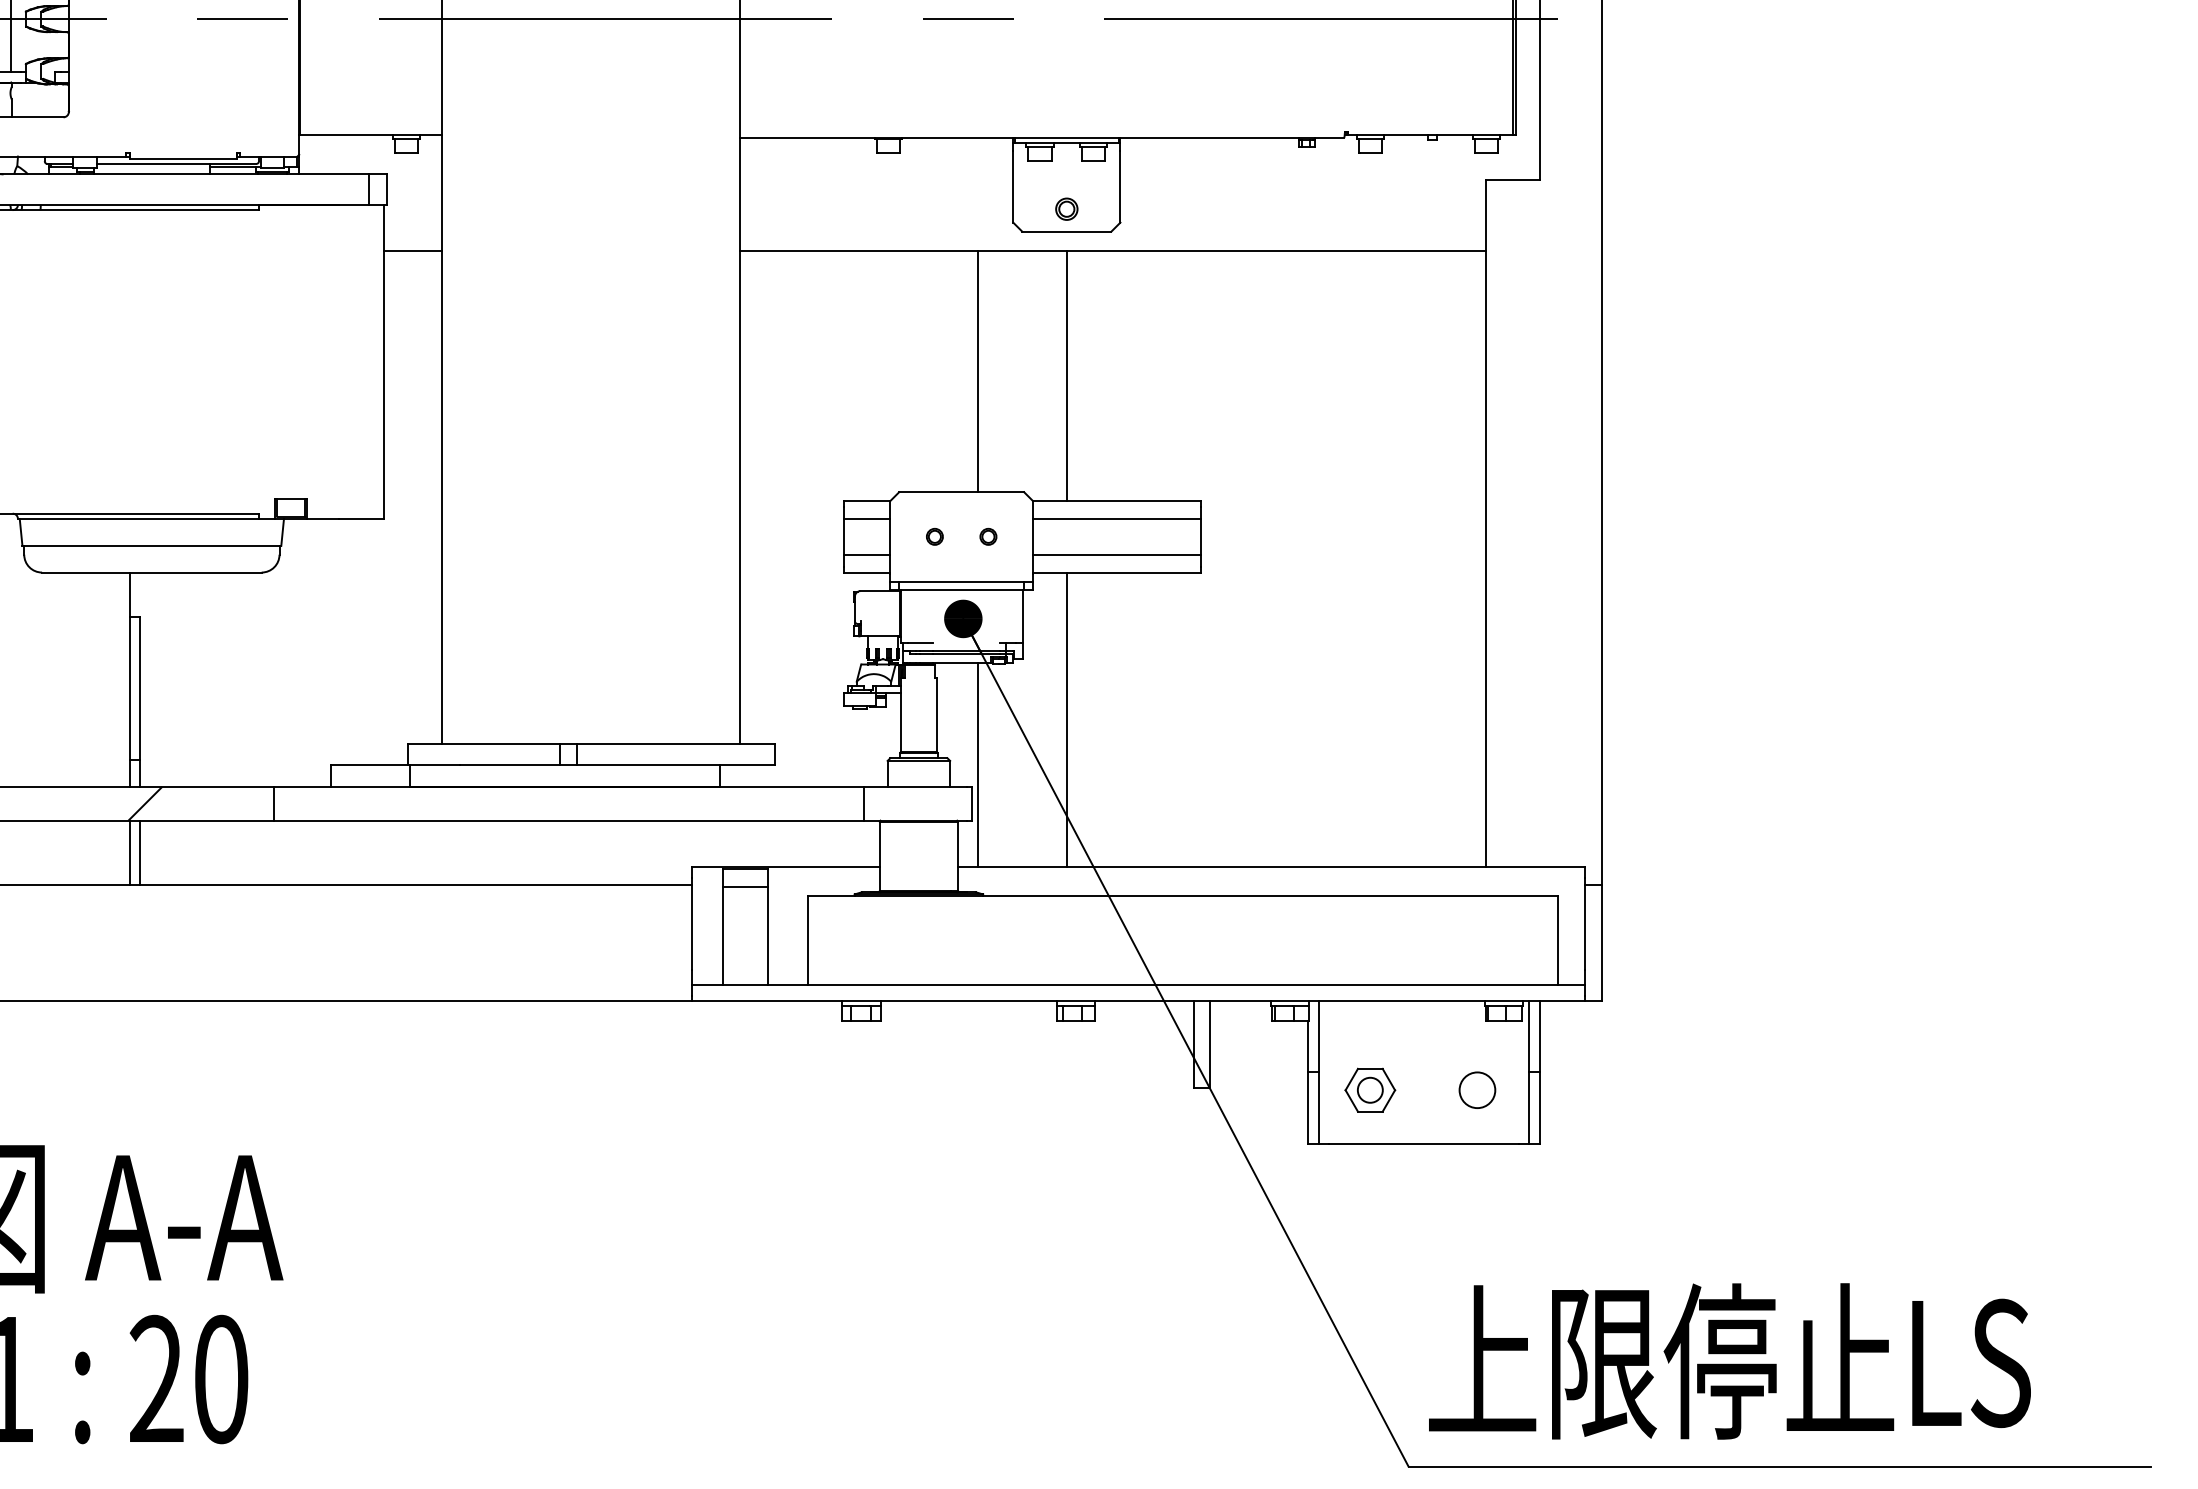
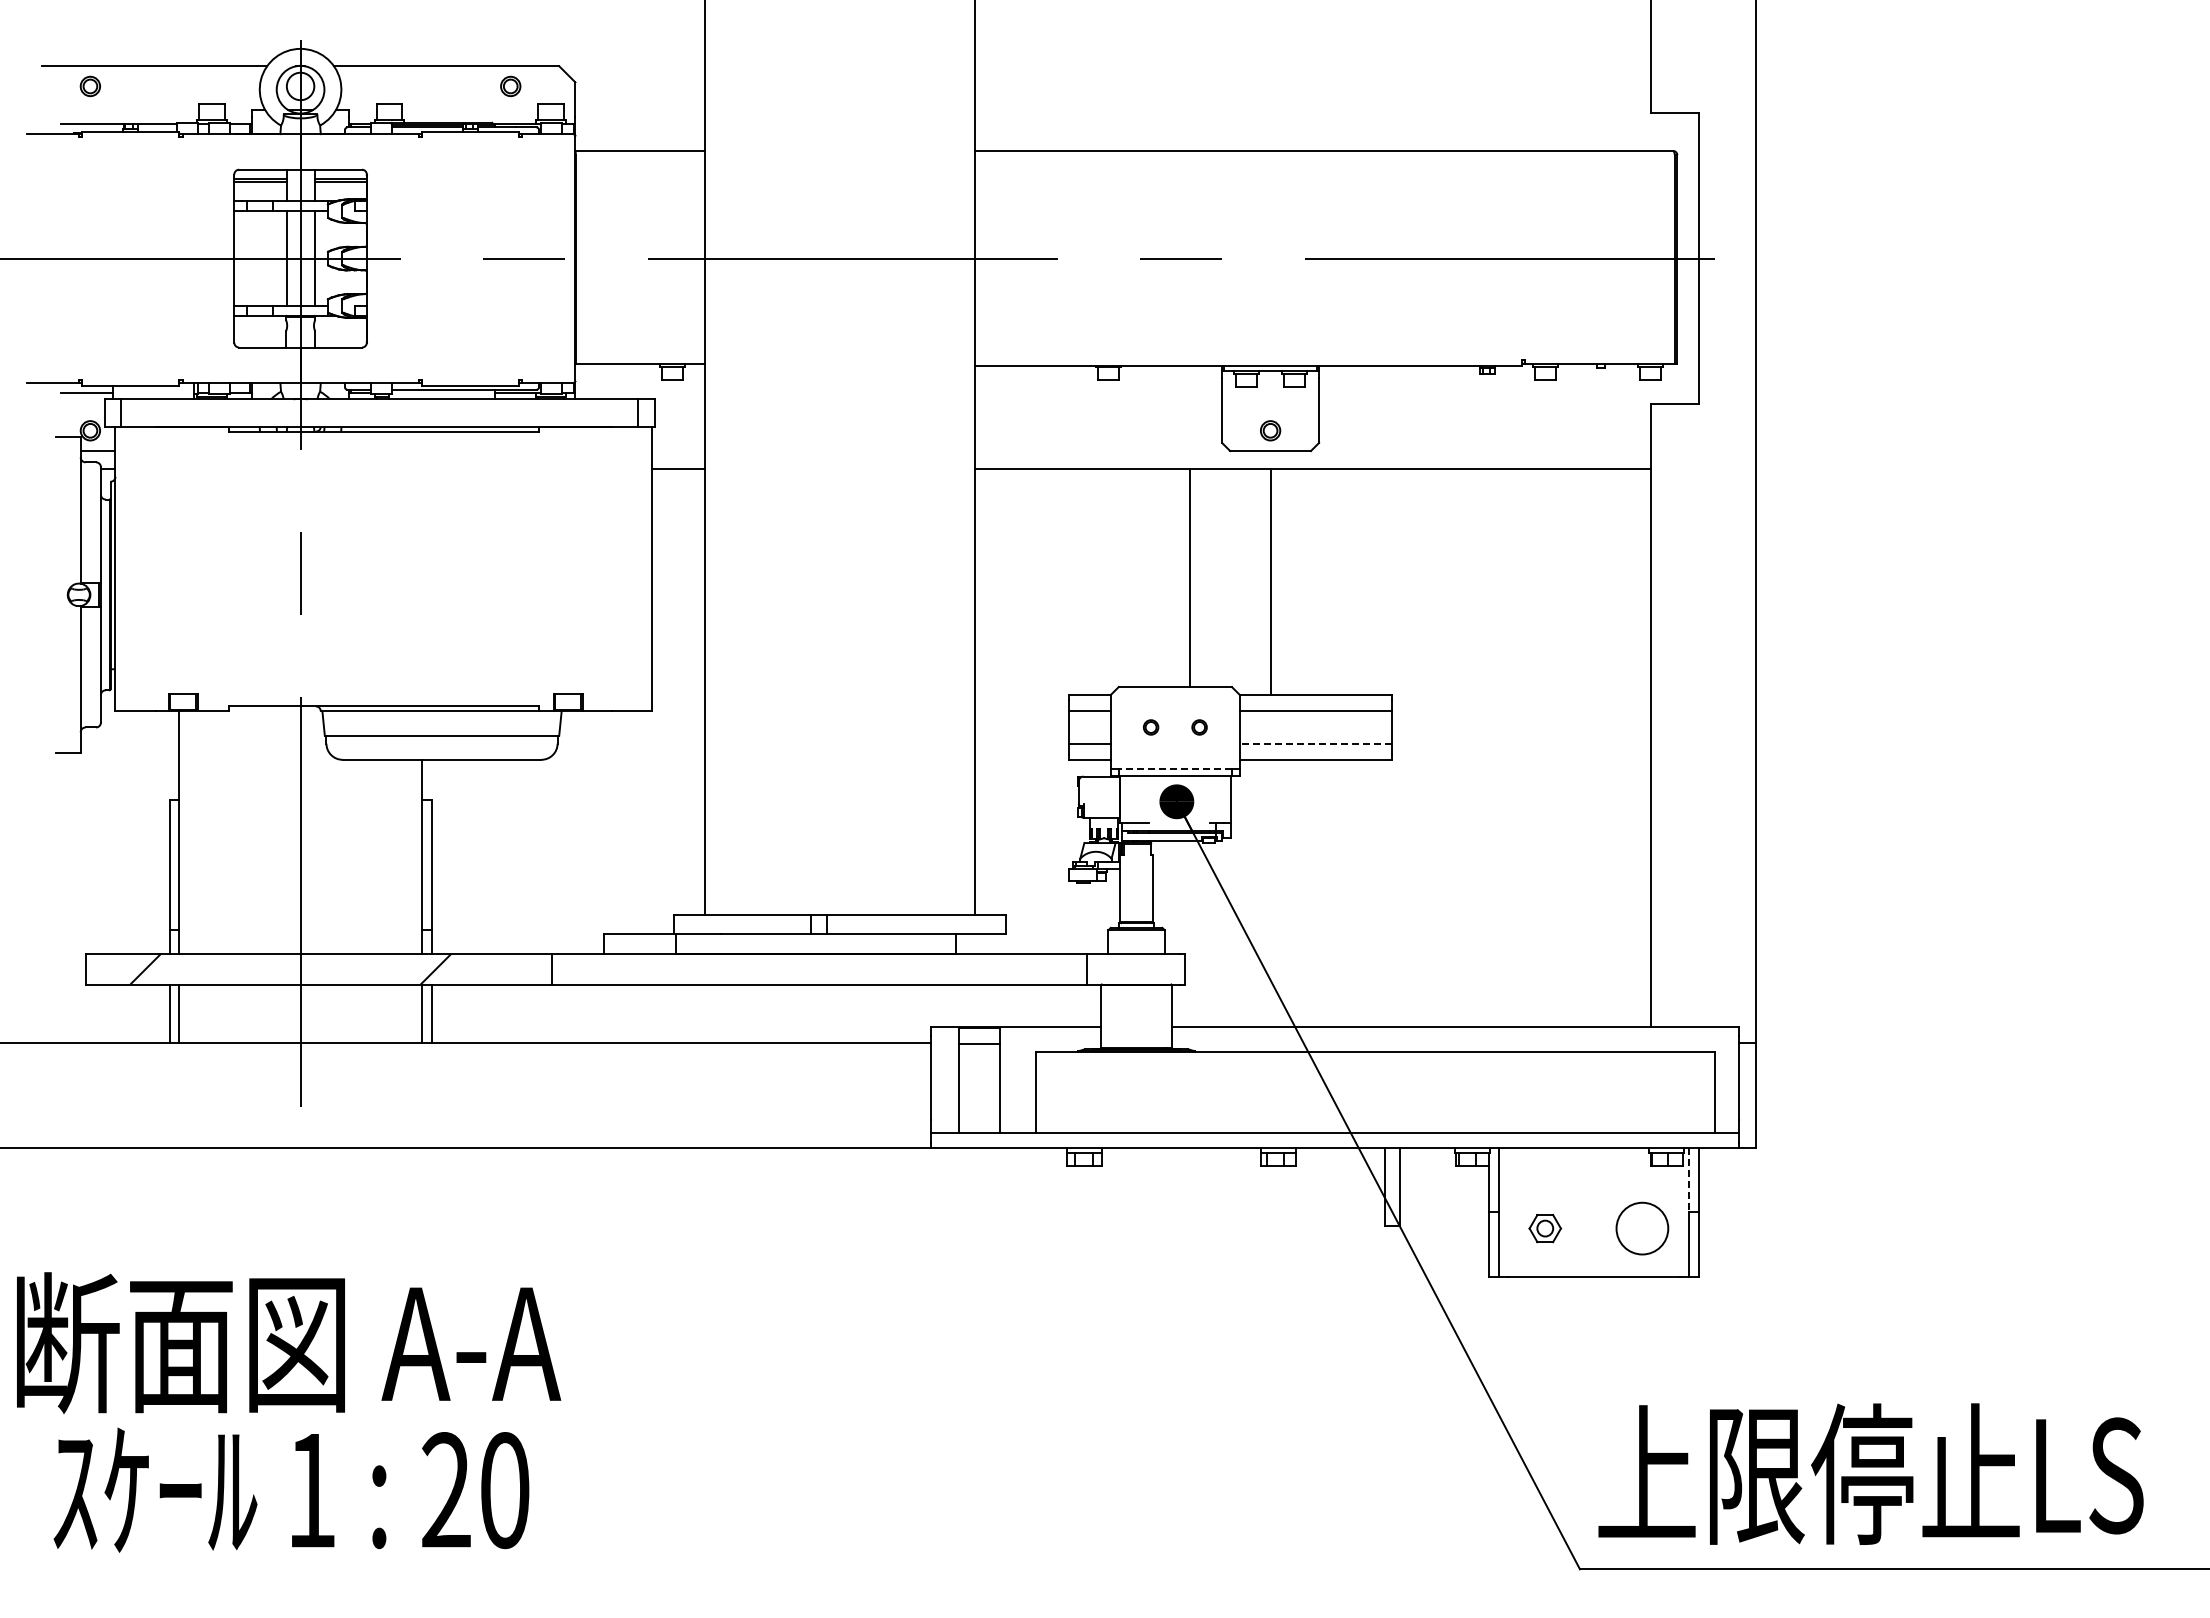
line: (1116, 554) -> (1315, 743), solid -> dashed
line: (961, 582) -> (1175, 768), solid -> dashed
line: (1066, 719) -> (1270, 892), removed
line: (977, 764) -> (1189, 933), removed
line: (1529, 1037) -> (1689, 1180), solid -> dashed
part: (1369, 1090) -> (1544, 1228), size x0.7
circle: (1477, 1090) -> (1642, 1228), size x1.6

